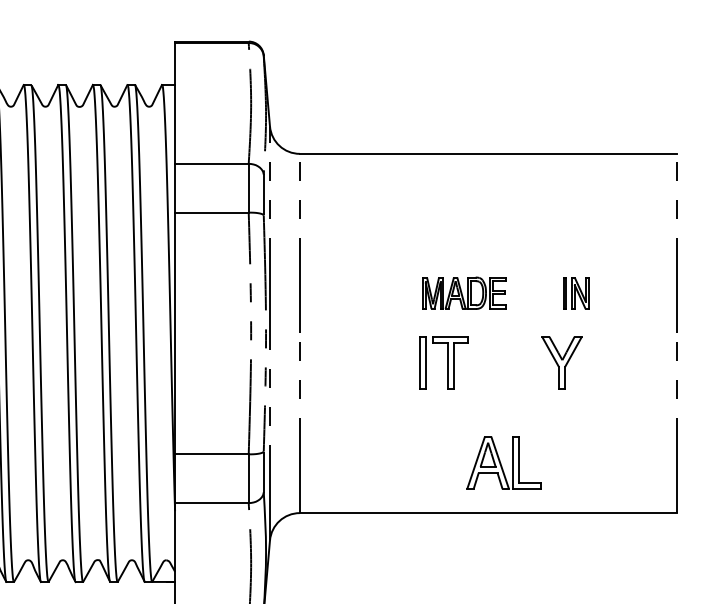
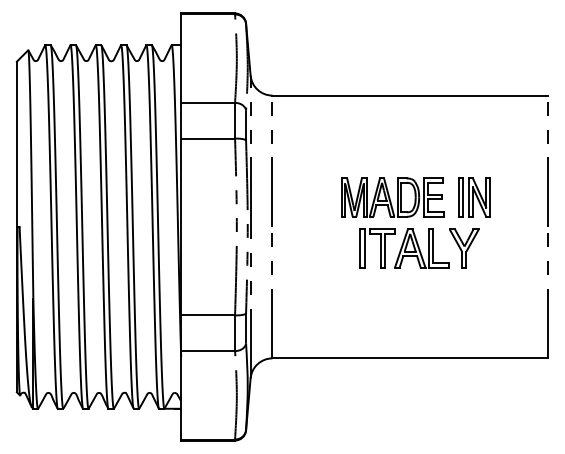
part: (463, 293) -> (392, 197), size x1.67
part: (576, 293) -> (474, 197), size x1.67
part: (503, 462) -> (421, 248), moved

